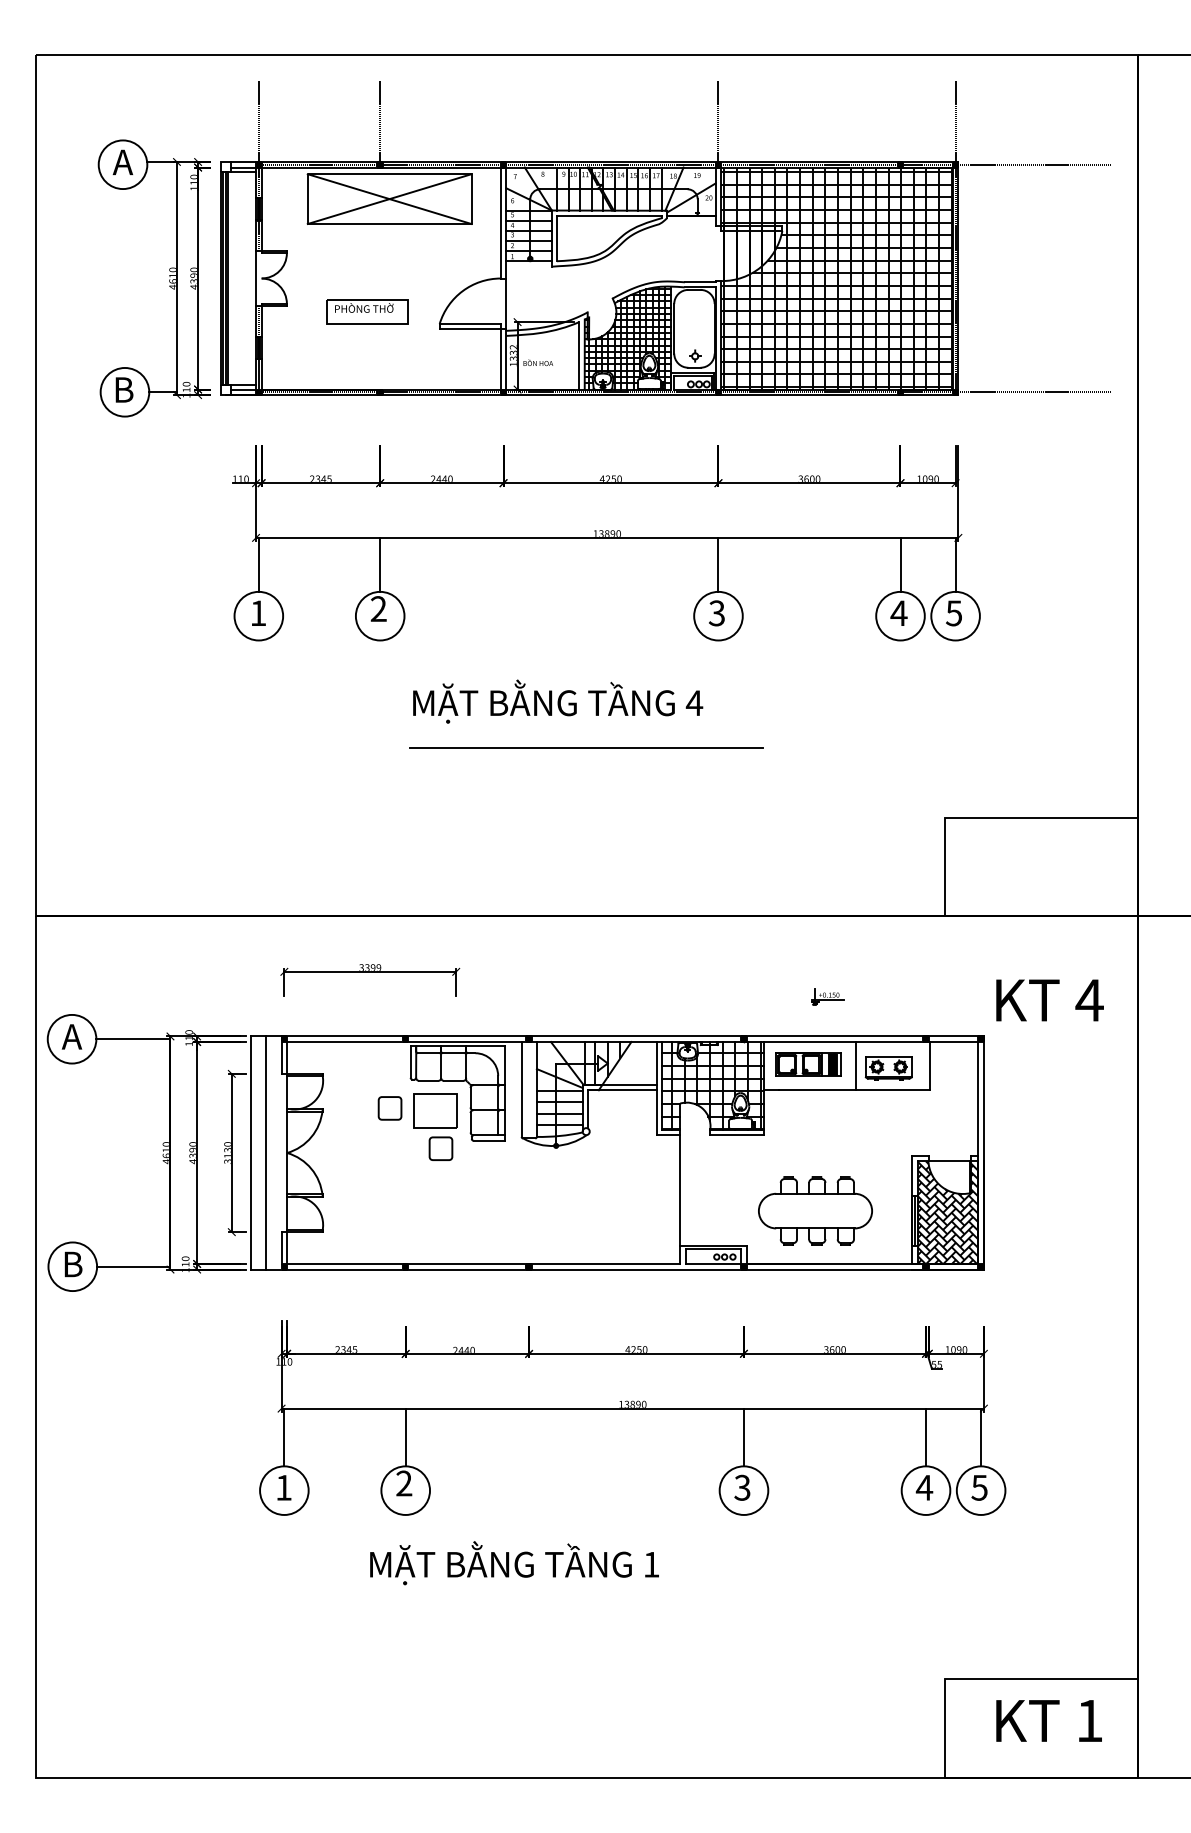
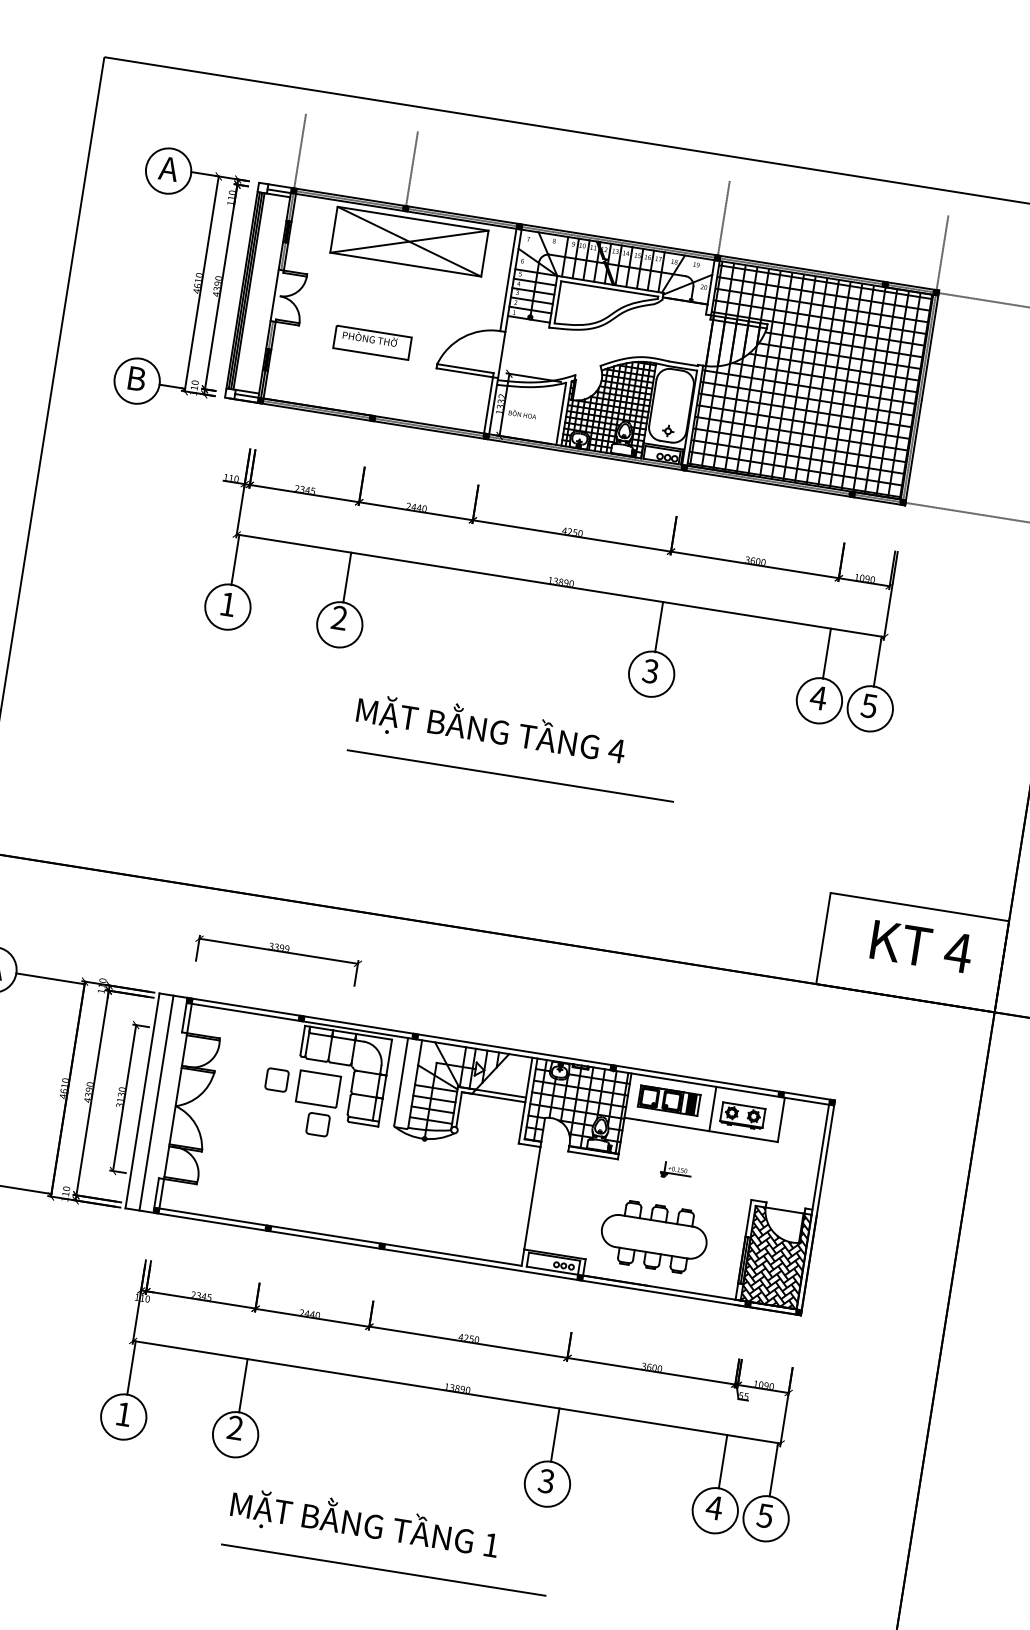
part: (827, 996) -> (676, 1170), moved
text: (1049, 1000) -> (921, 946), moved
text: (514, 1563) -> (364, 1524), moved
line: (584, 1609) -> (383, 1570), added

